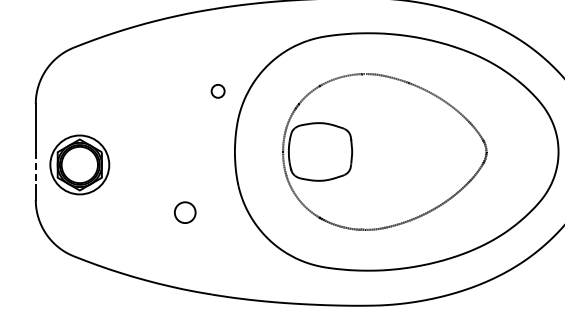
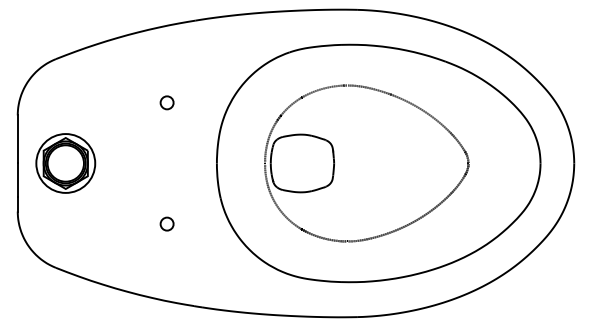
circle: (217, 90) -> (166, 102), moved
part: (79, 164) -> (65, 163), moved
line: (35, 168) -> (17, 180), dashed -> solid
circle: (184, 211) -> (166, 223), size x0.62

